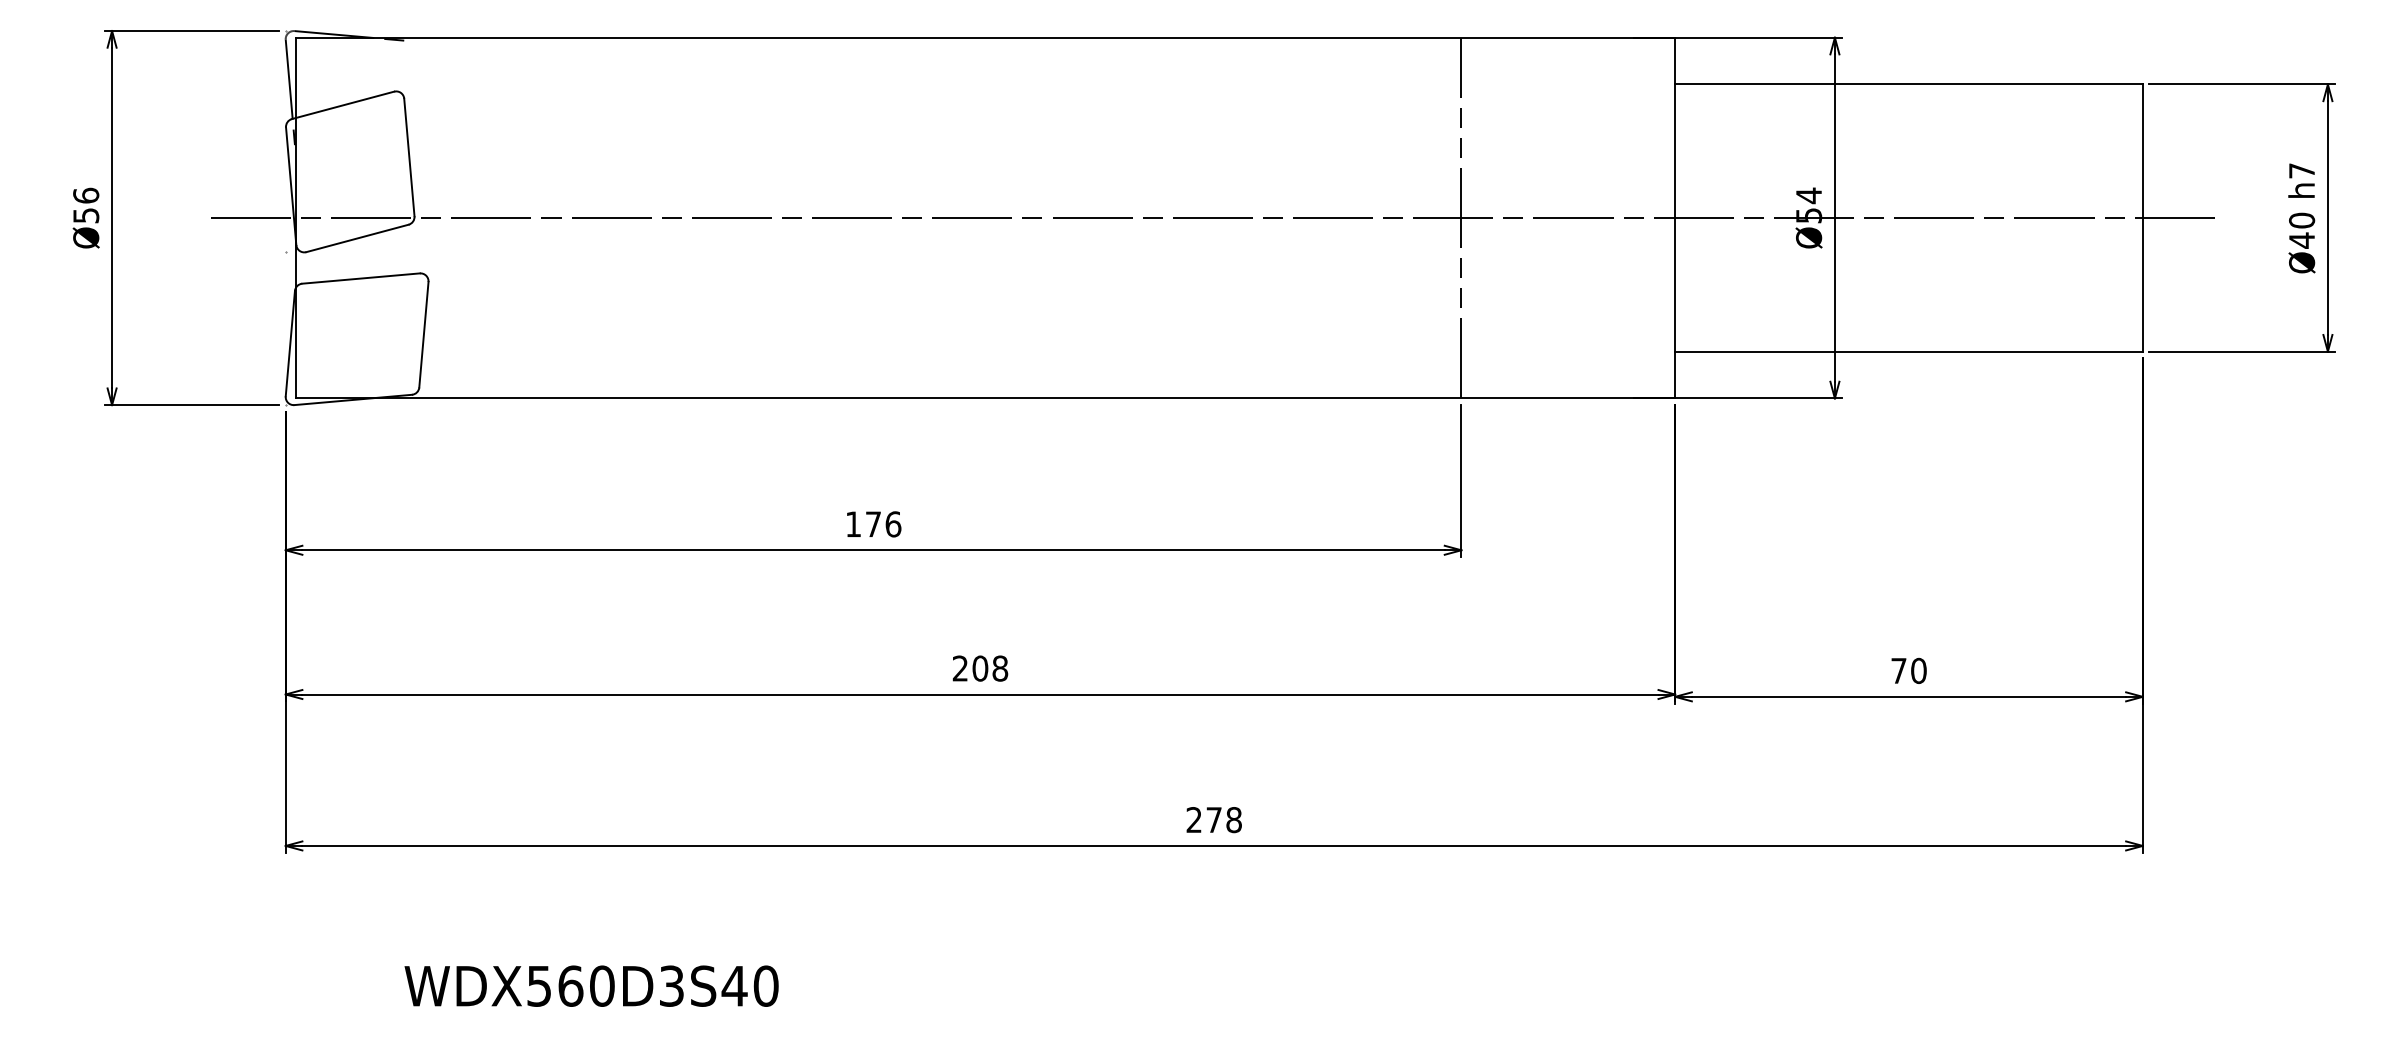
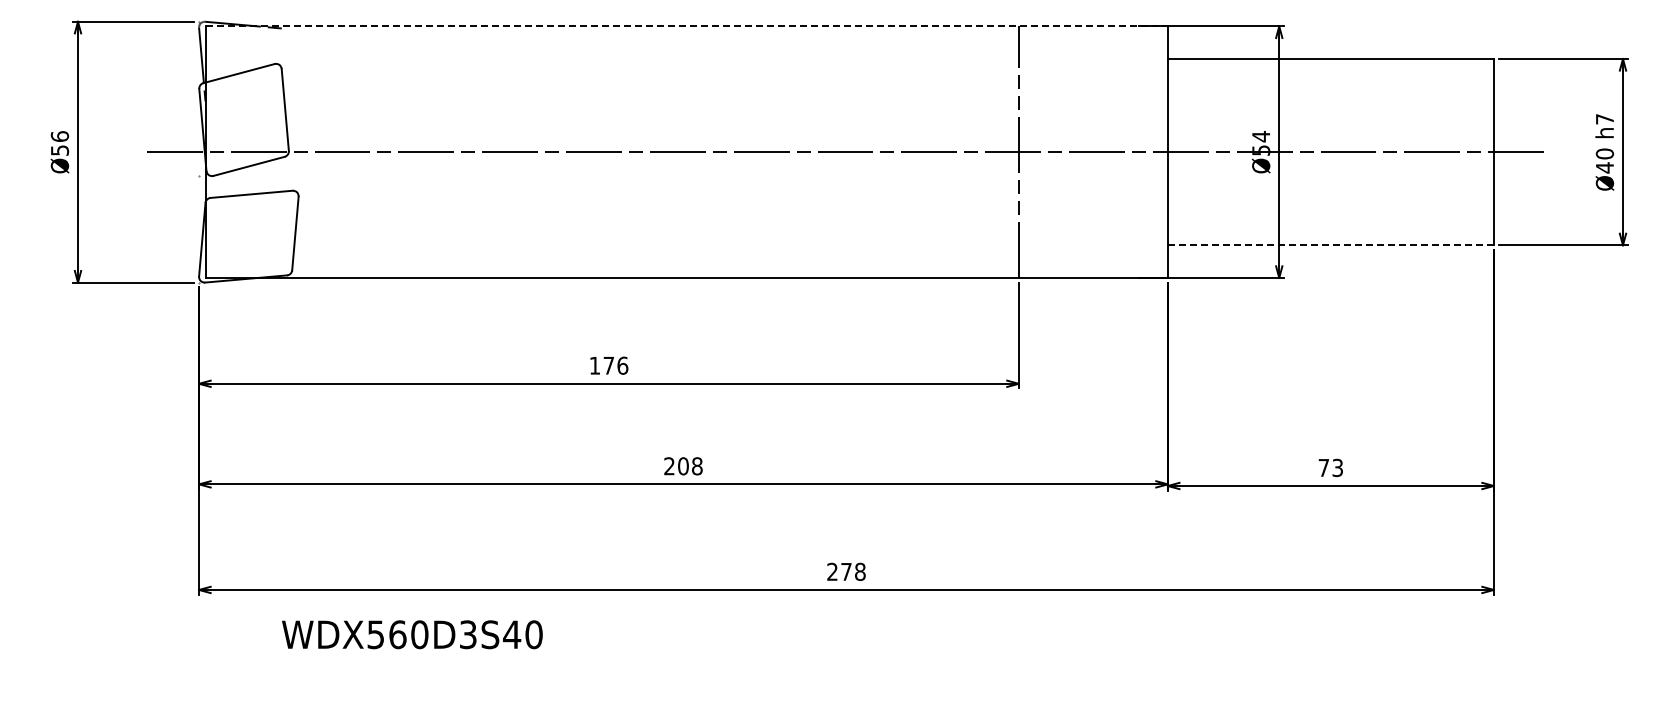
line: (984, 37) -> (686, 26), solid -> dashed
line: (1909, 351) -> (1331, 245), solid -> dashed
text: (1918, 670) -> (1337, 467), 70 -> 73
text: (591, 985) -> (412, 634), moved

